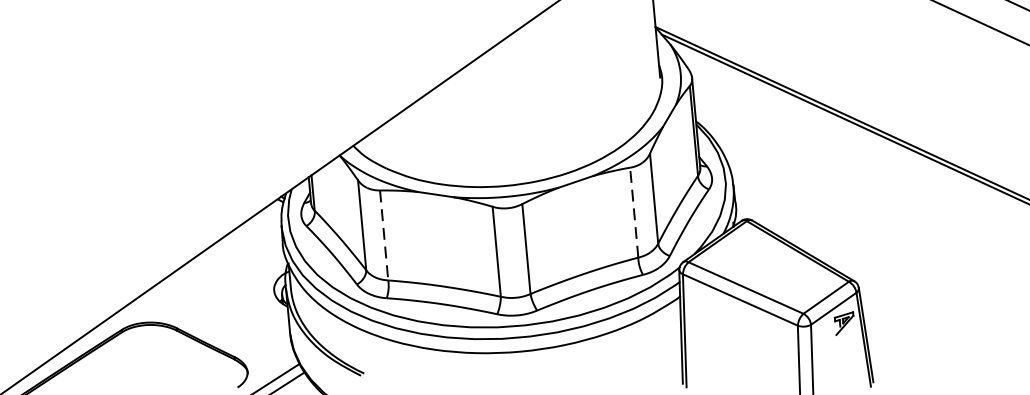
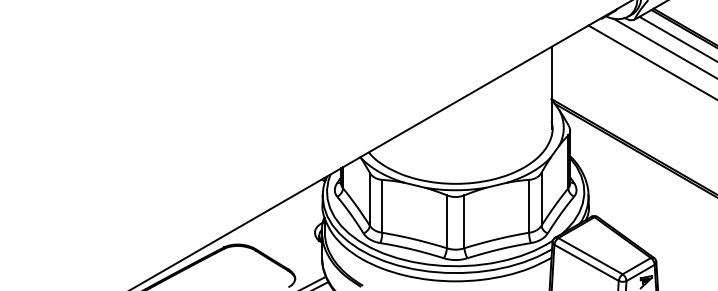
line: (634, 211) -> (529, 205), dashed -> solid
line: (384, 235) -> (382, 206), dashed -> solid

